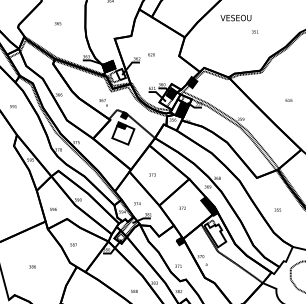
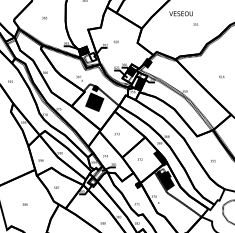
fill: (123, 135) -> (94, 103), added
fill: (214, 235) -> (164, 180), added

